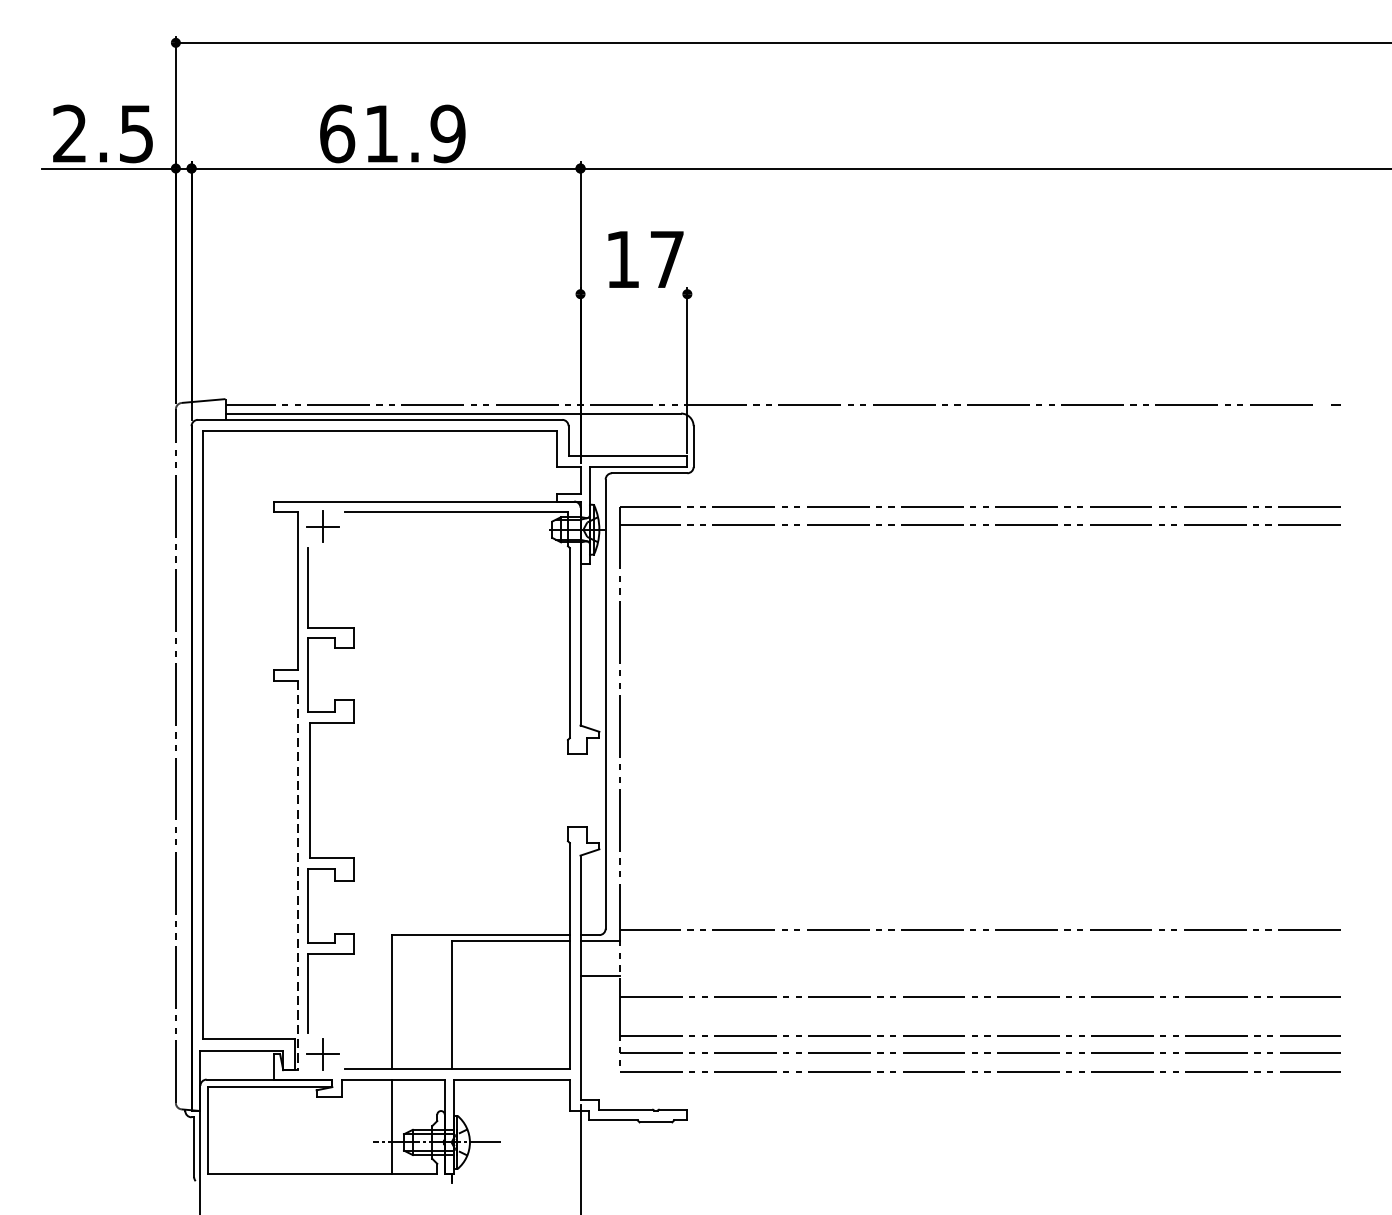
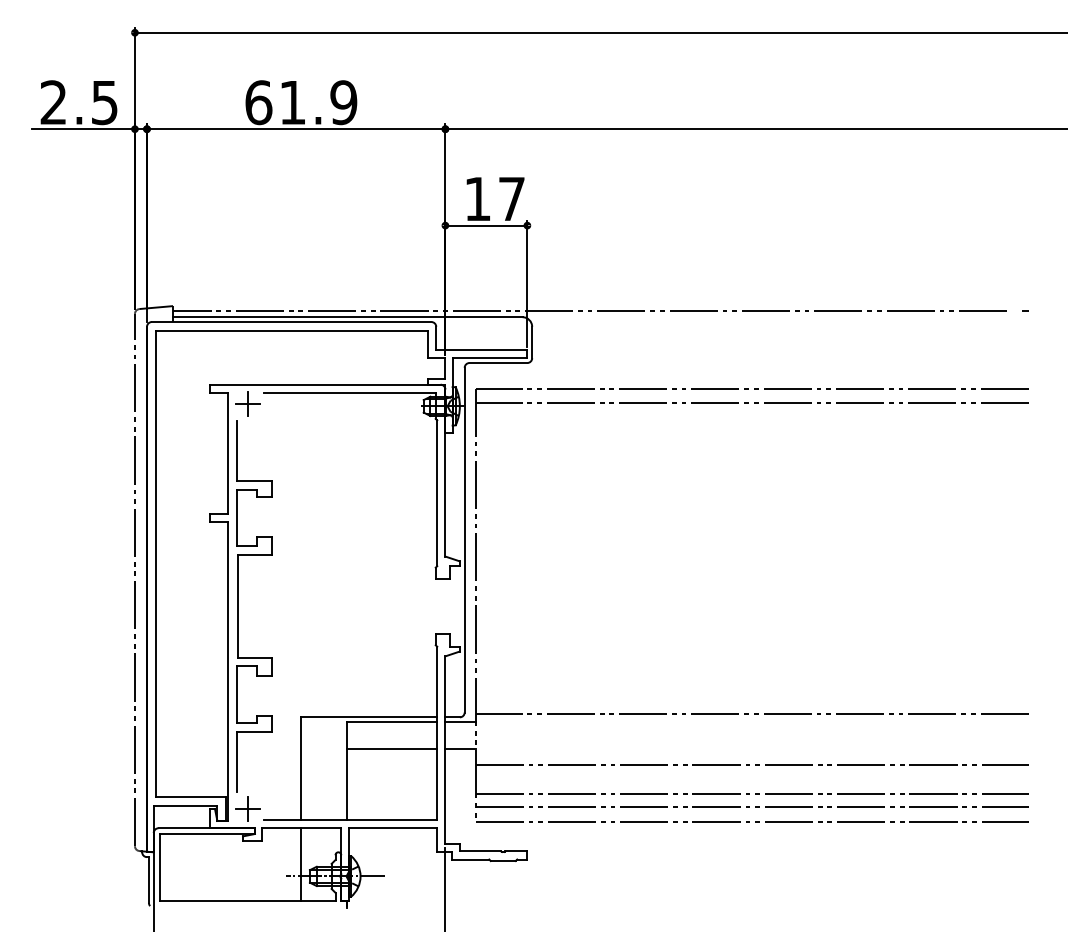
line: (634, 294) -> (486, 225), added
line: (297, 876) -> (228, 672), dashed -> solid
line: (510, 975) -> (391, 748), added

